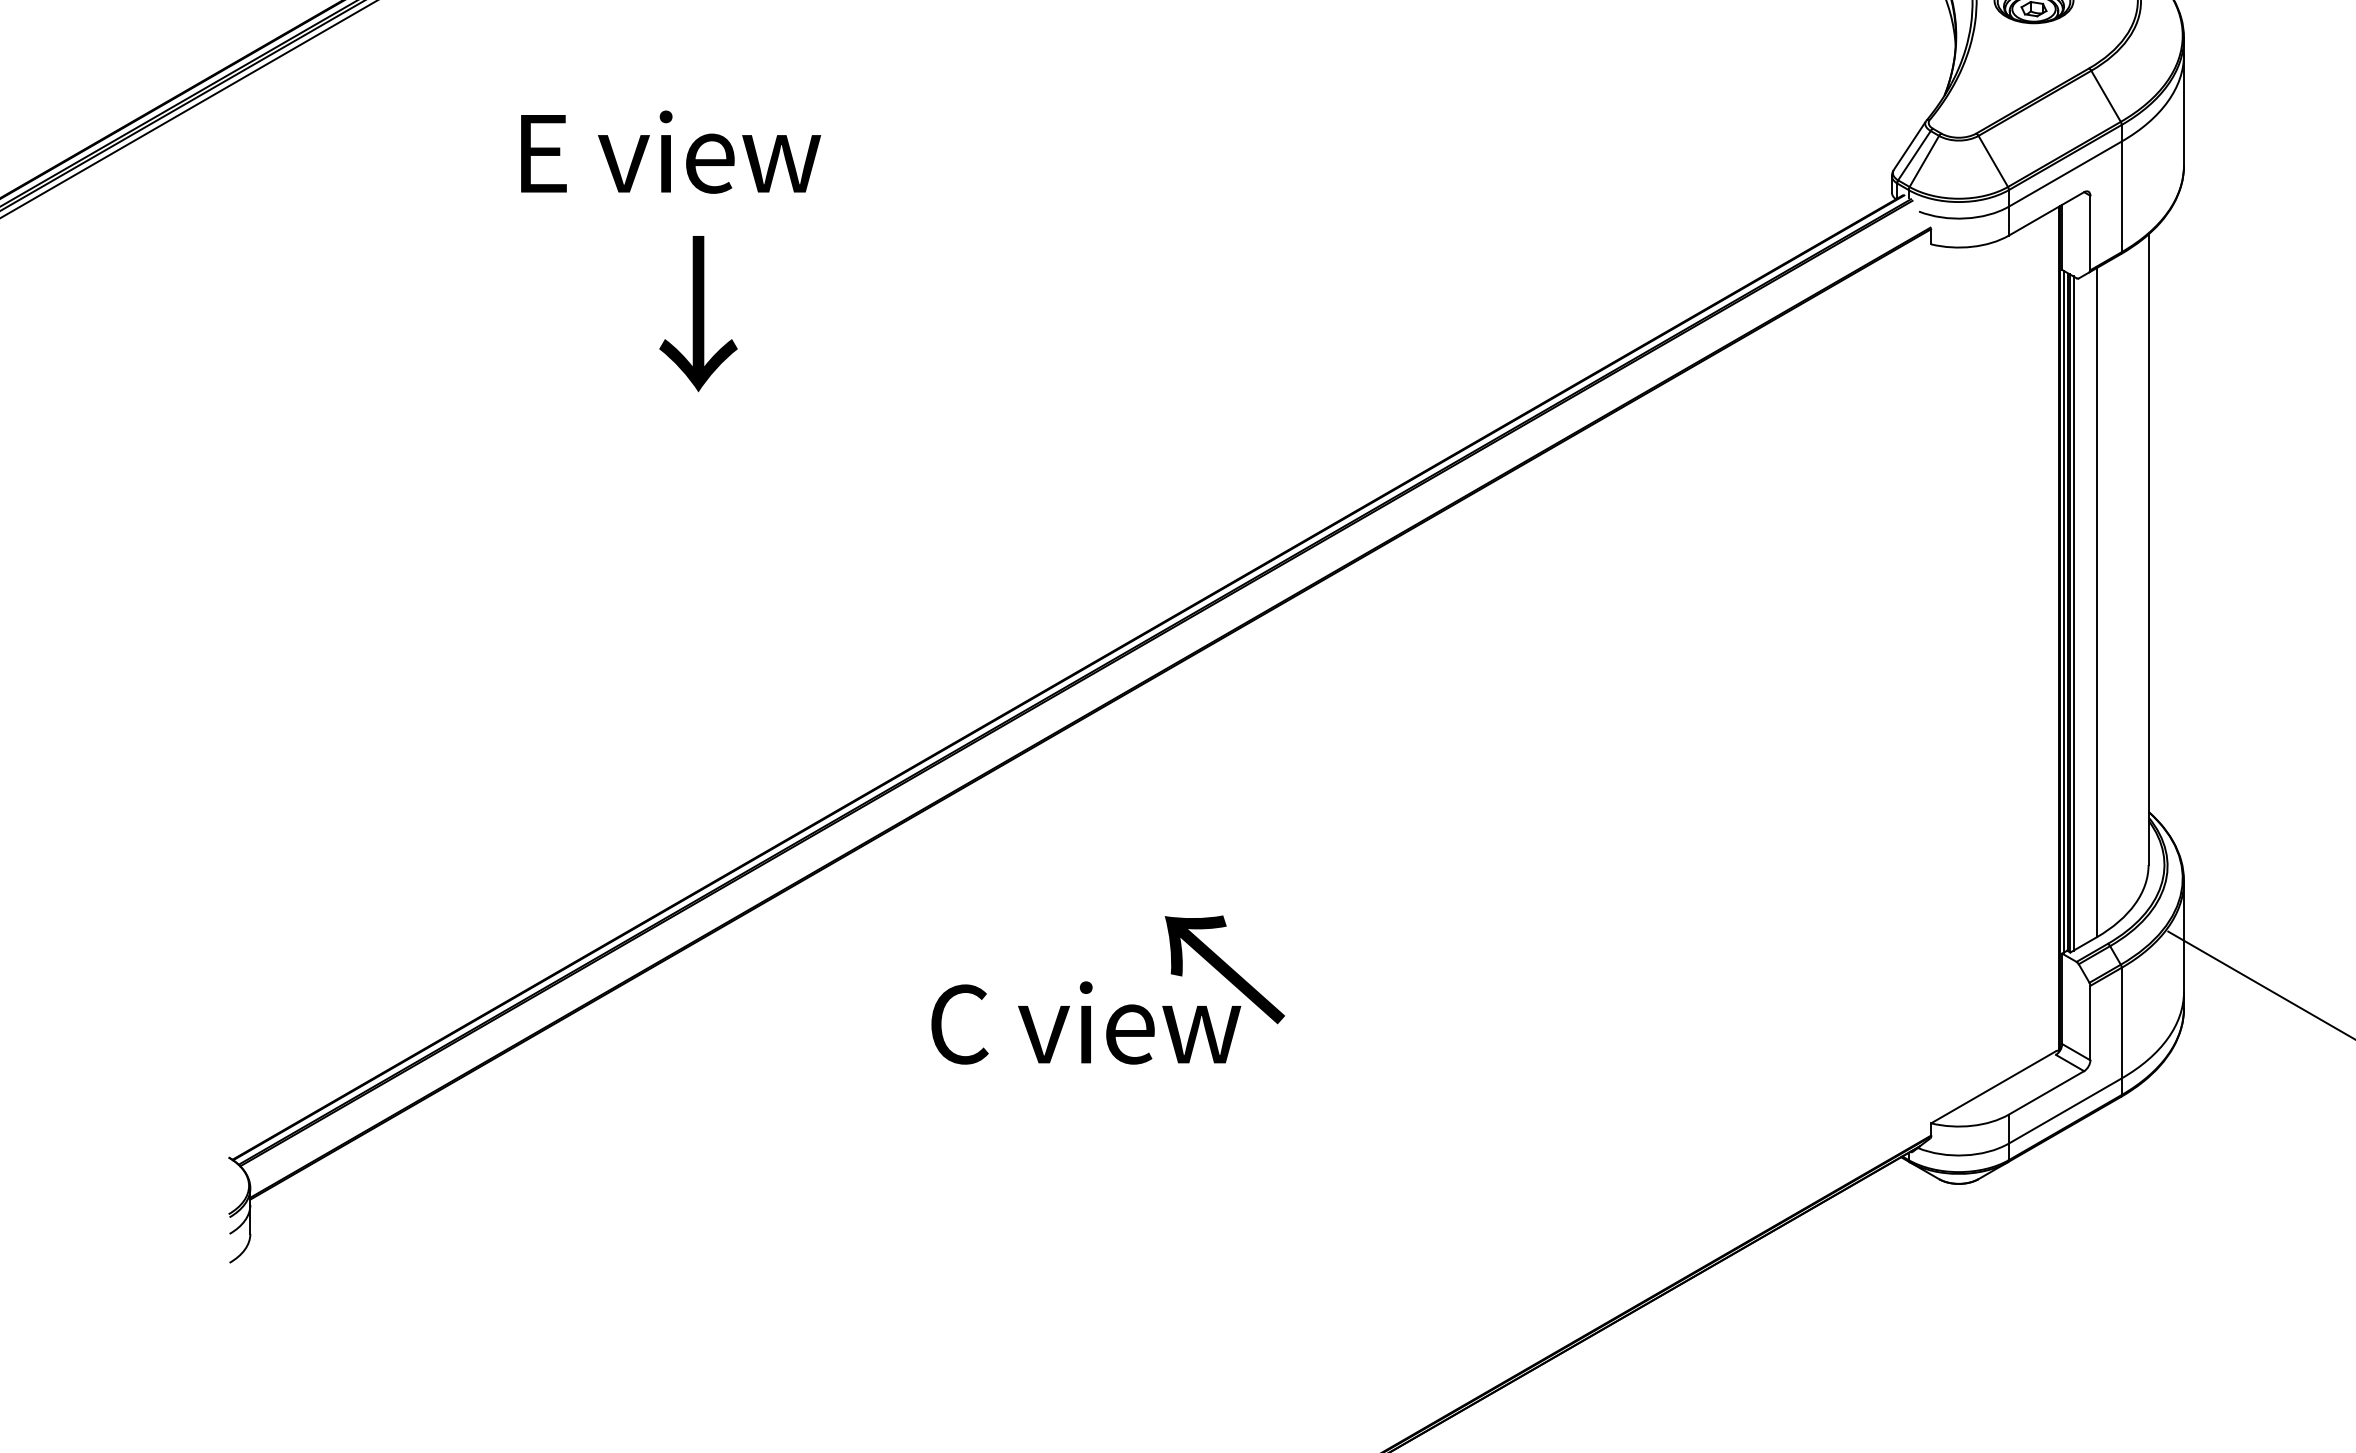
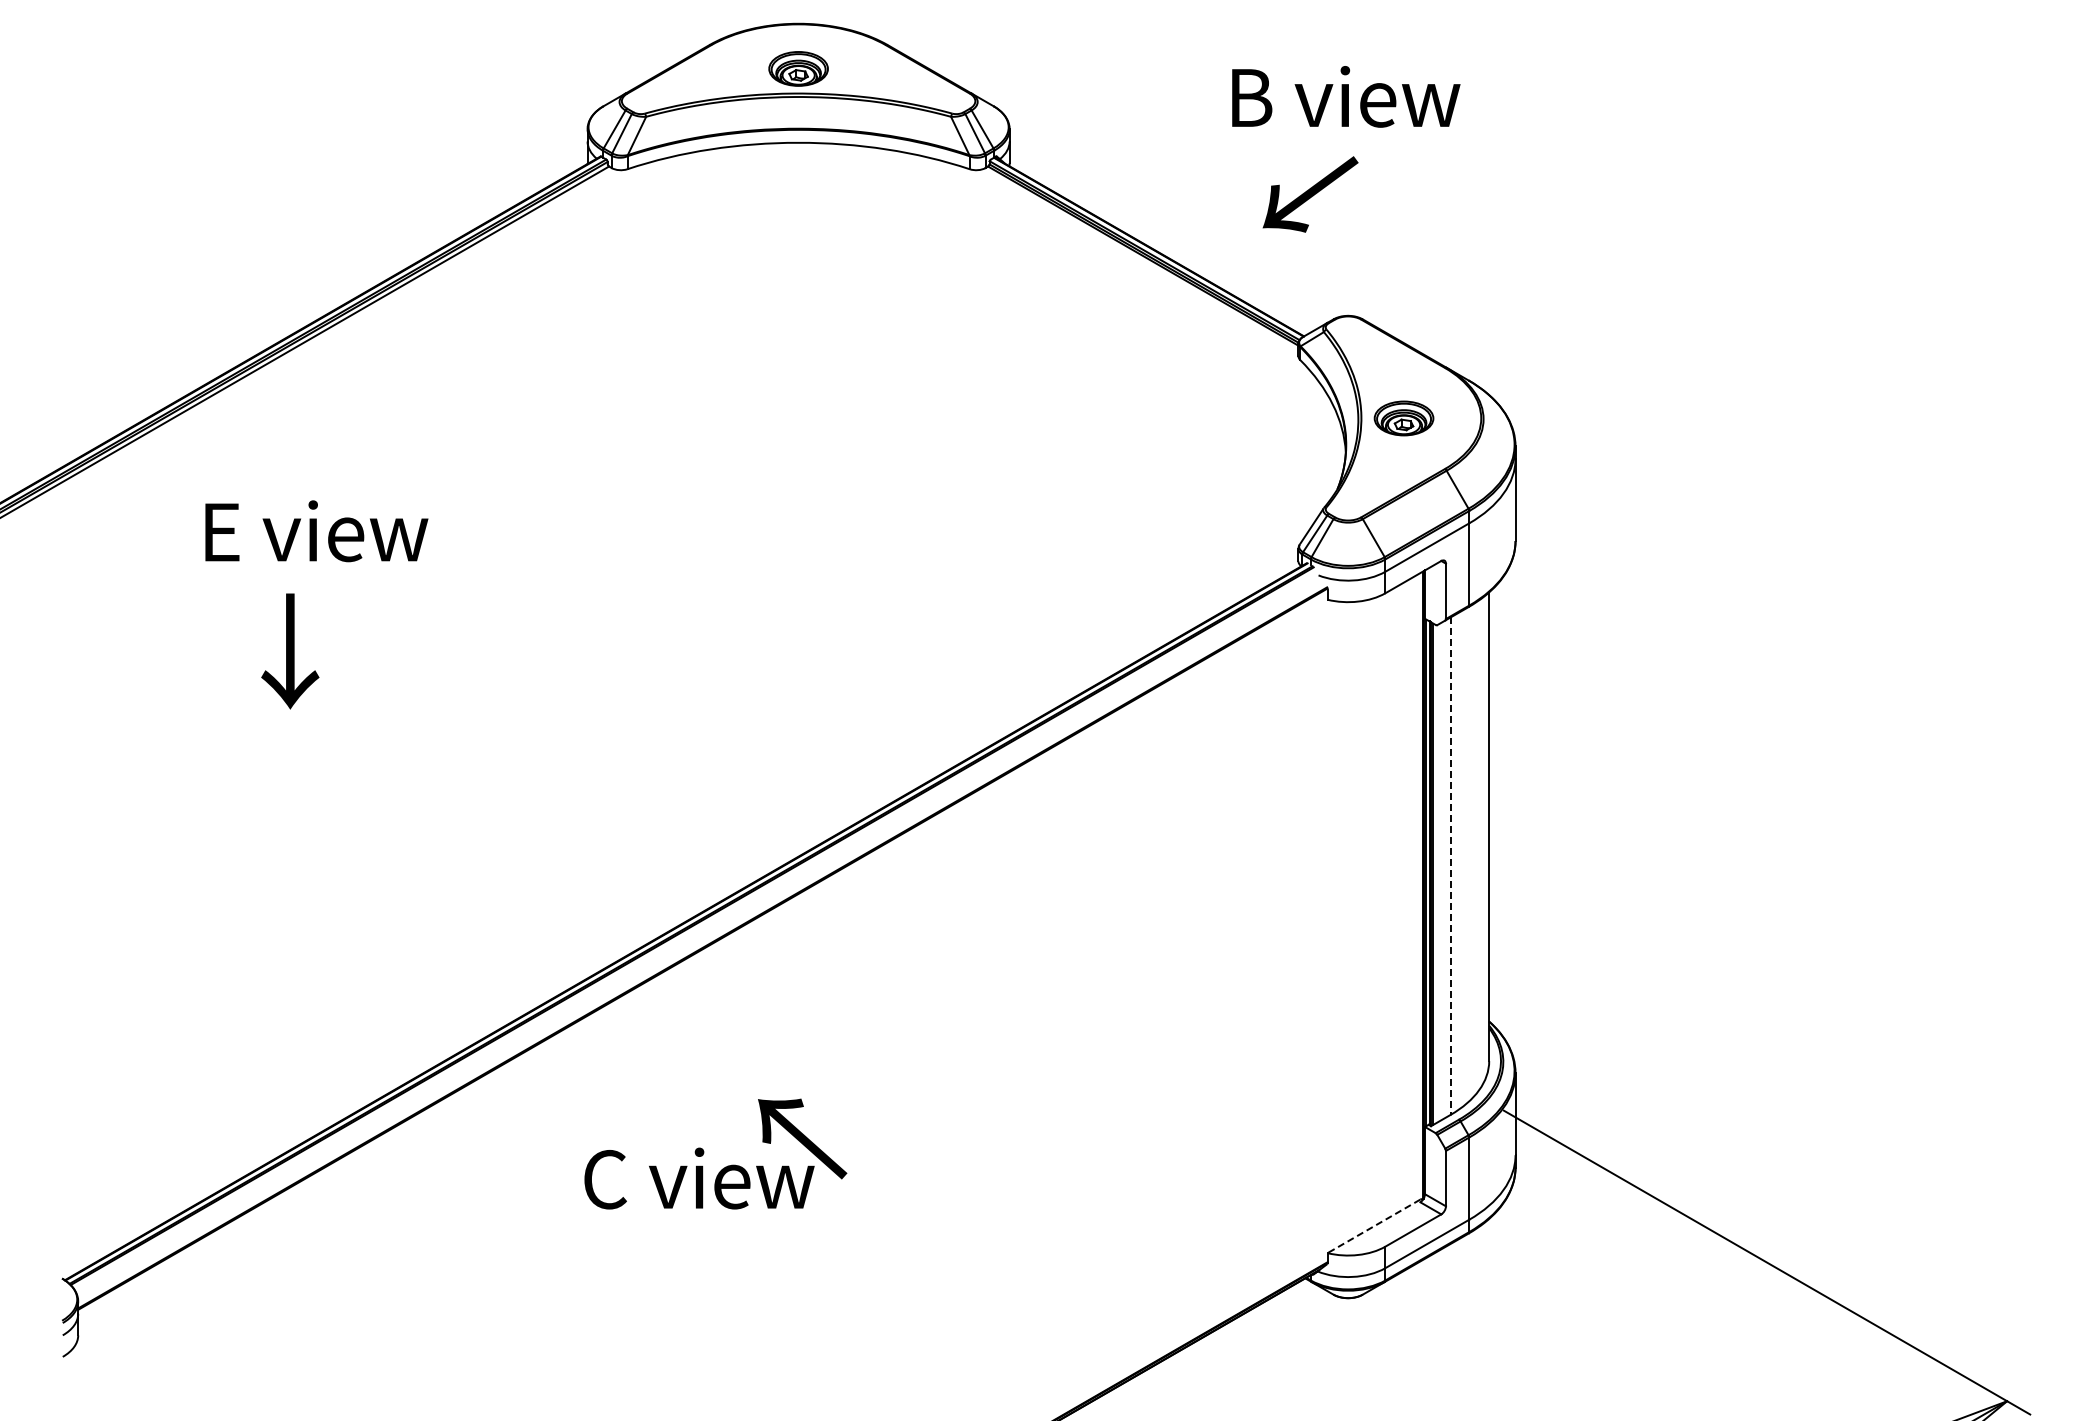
text: (670, 152) -> (316, 531), moved
text: (698, 313) -> (290, 651), moved
line: (2096, 603) -> (1450, 866), solid -> dashed
line: (1992, 1087) -> (1373, 1226), solid -> dashed

